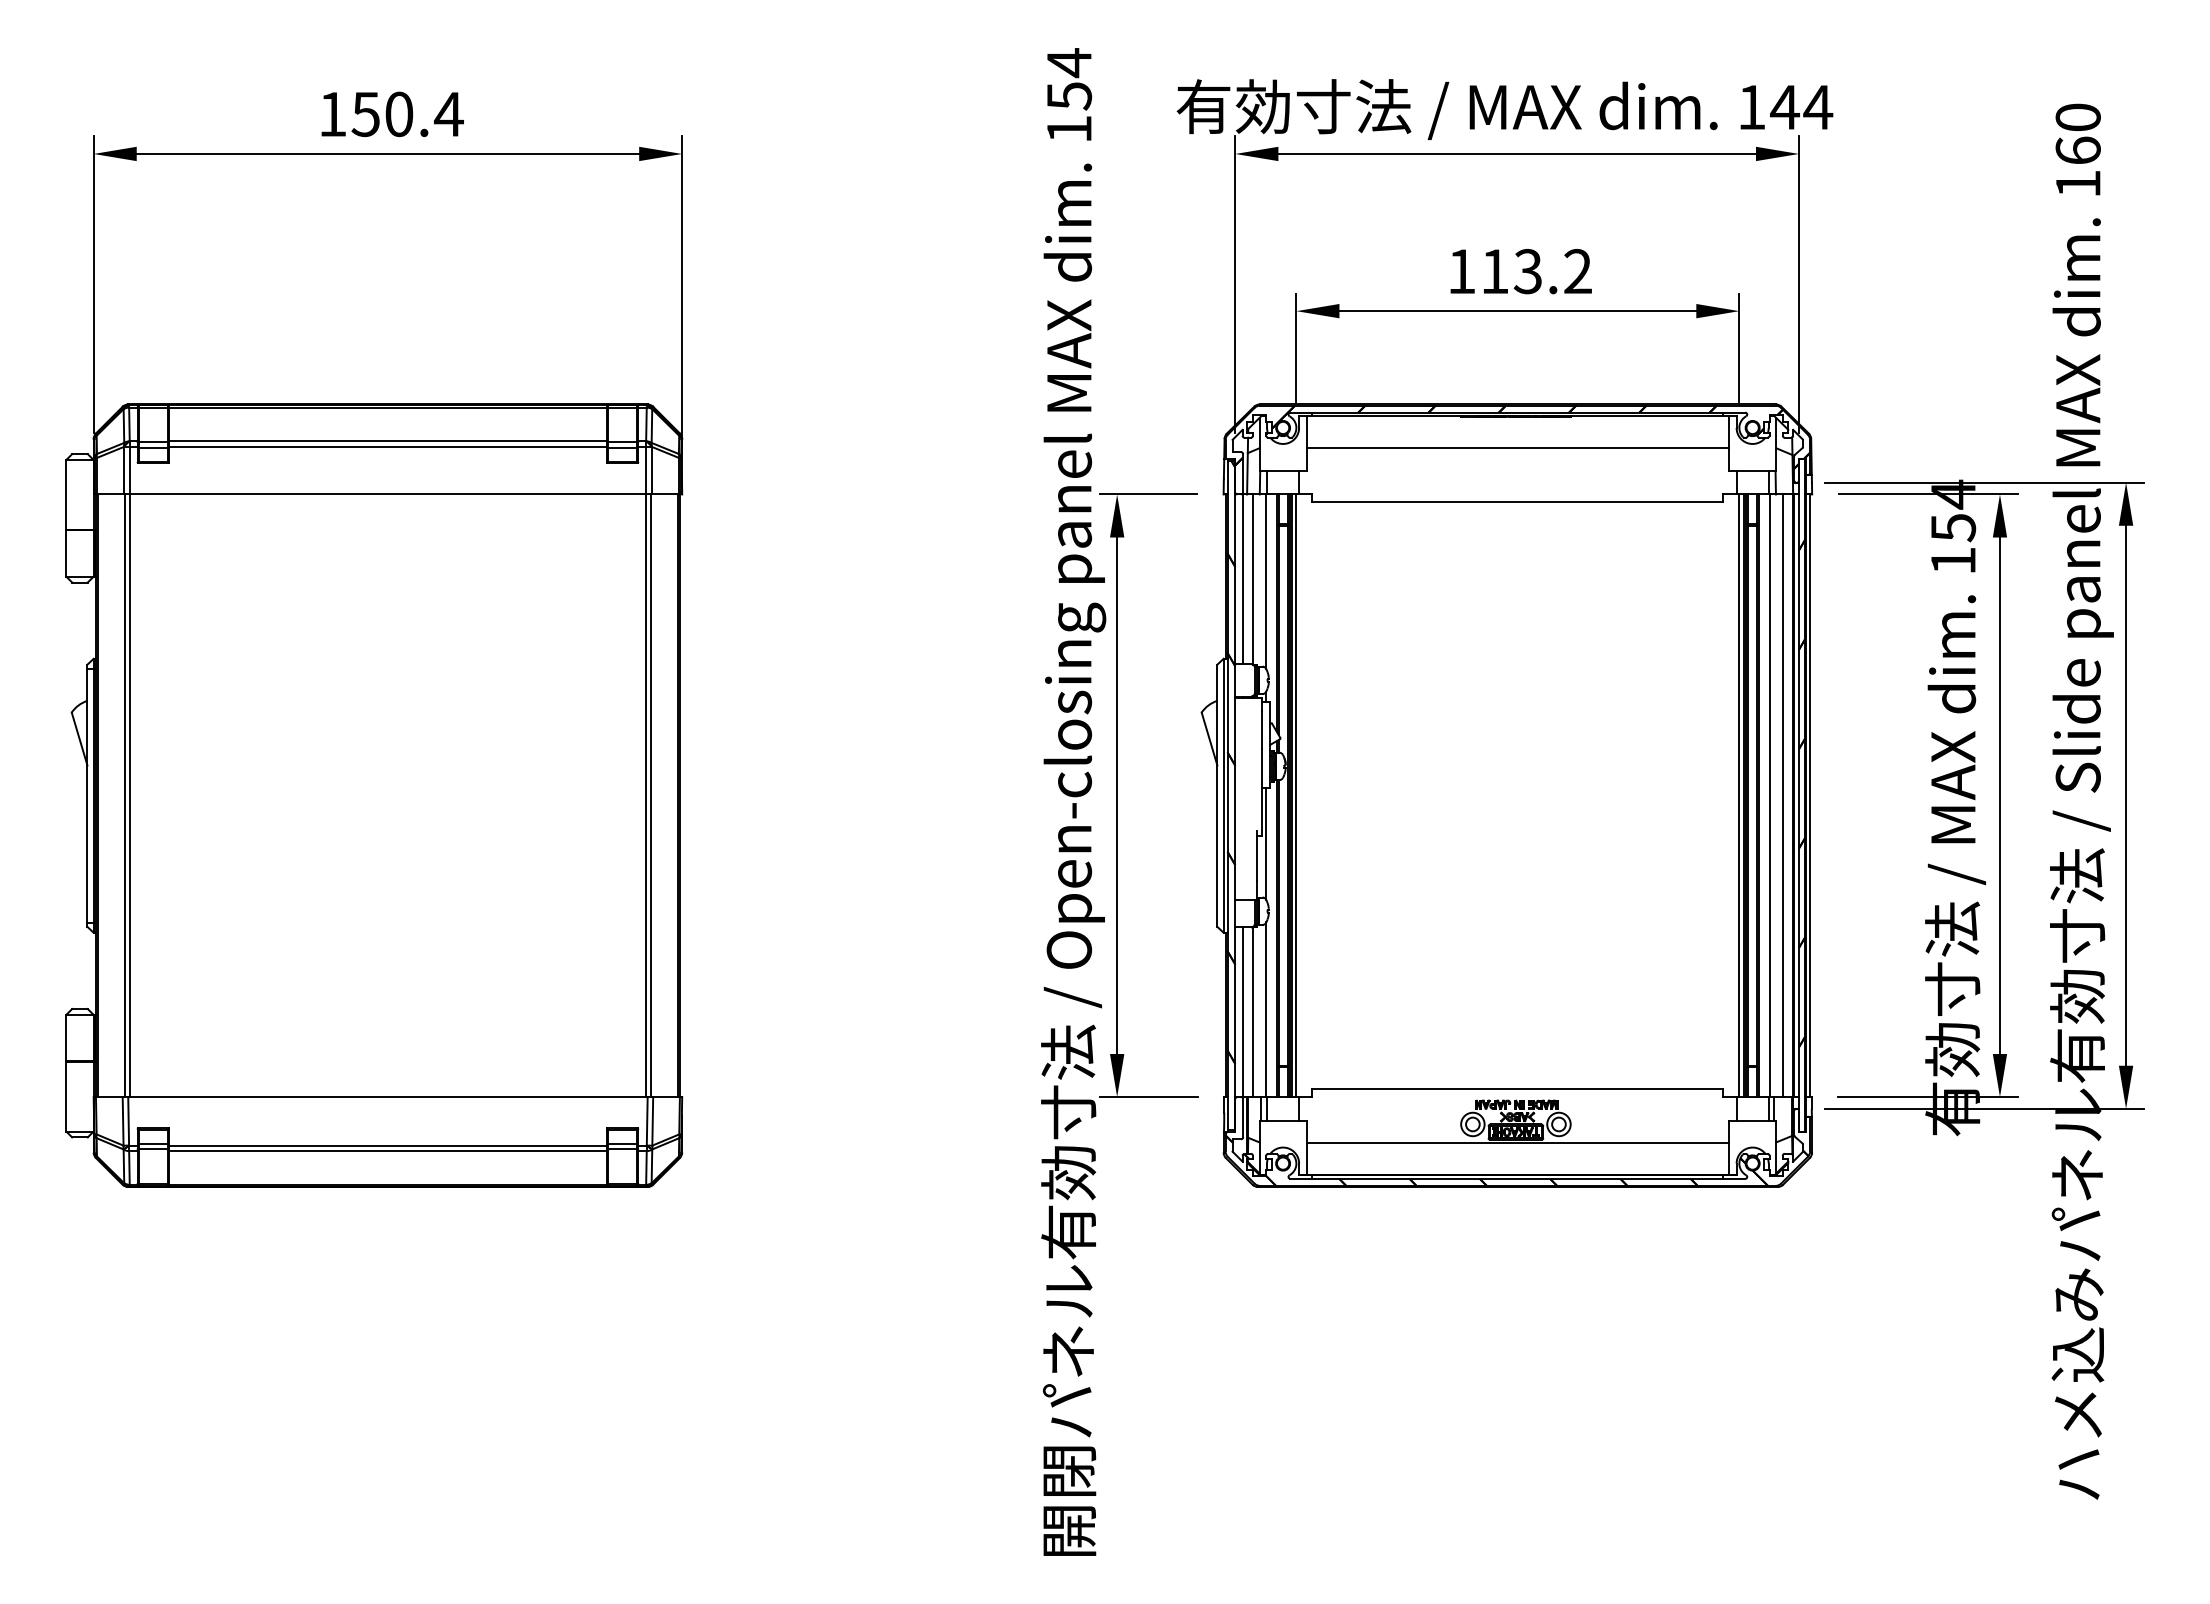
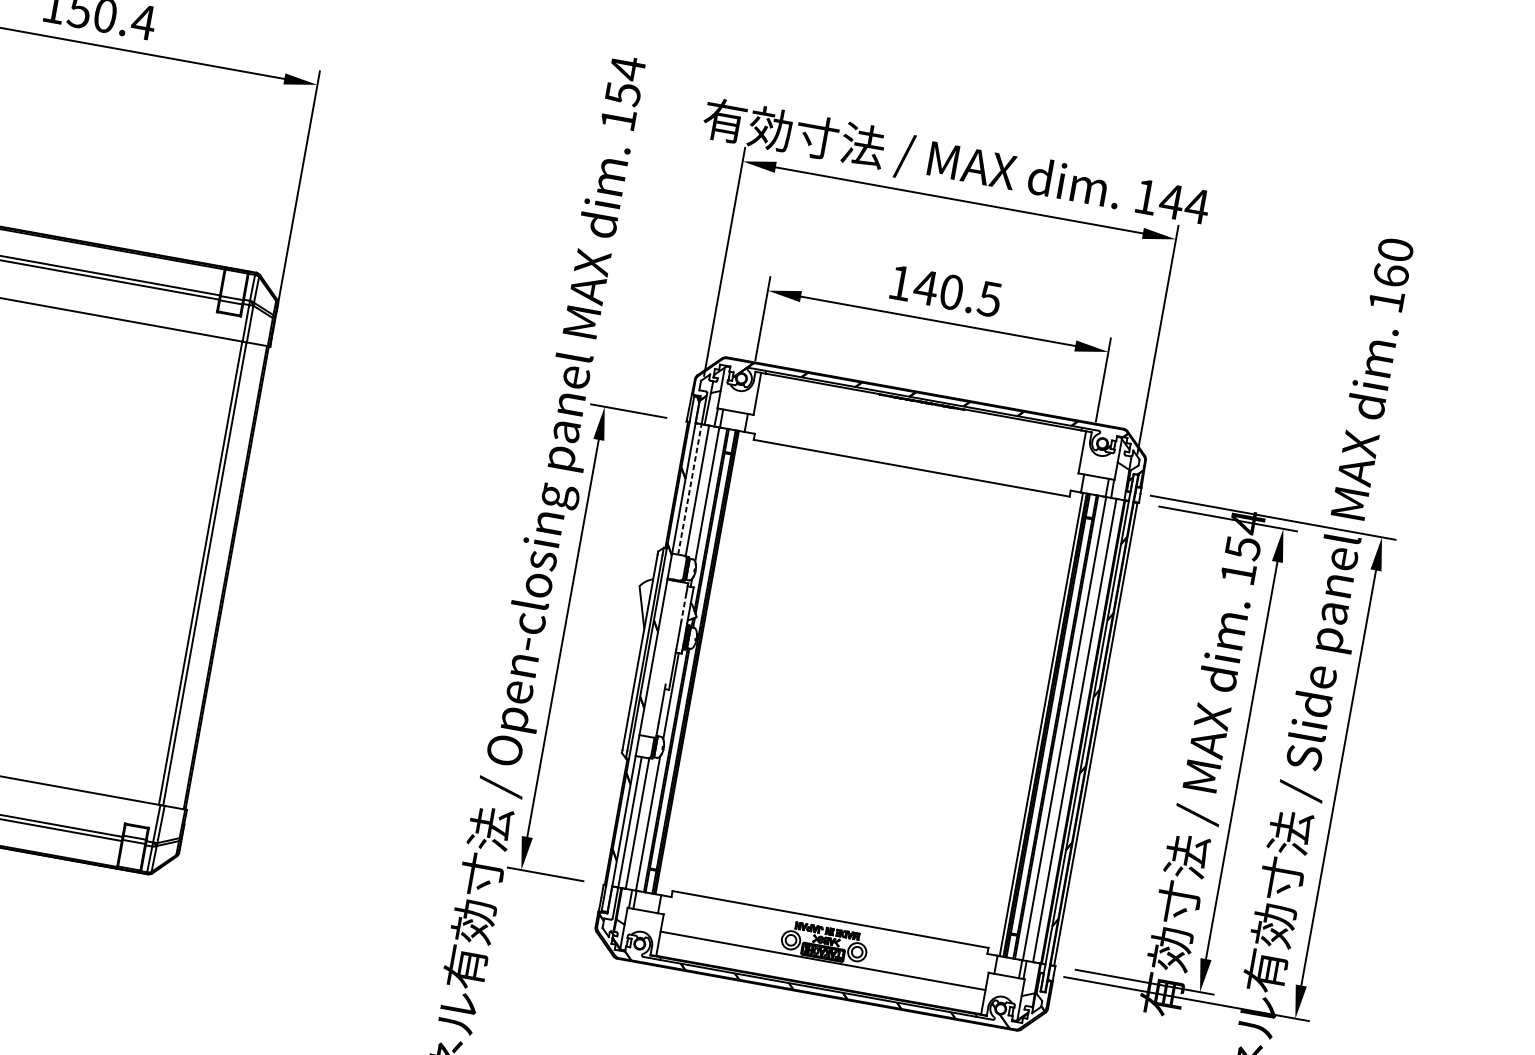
text: (1535, 271) -> (957, 293), 113.2 -> 140.5
line: (1517, 447) -> (919, 426), removed
line: (1243, 579) -> (690, 489), solid -> dashed
line: (1262, 729) -> (683, 607), solid -> dashed
line: (1296, 795) -> (700, 663), removed

